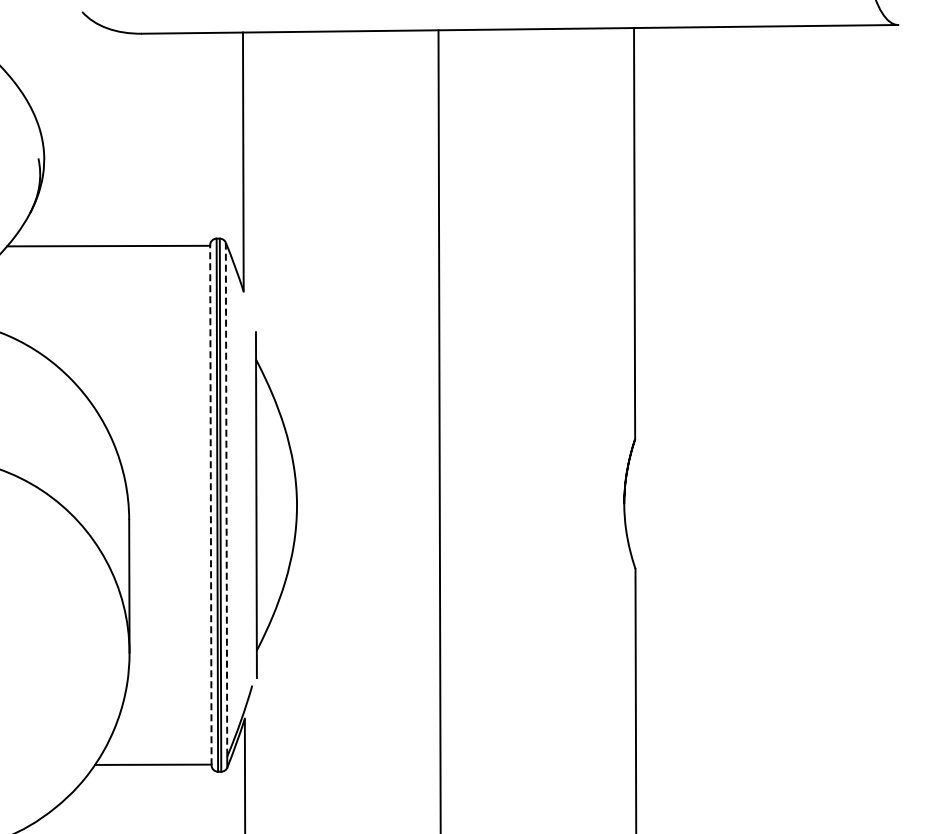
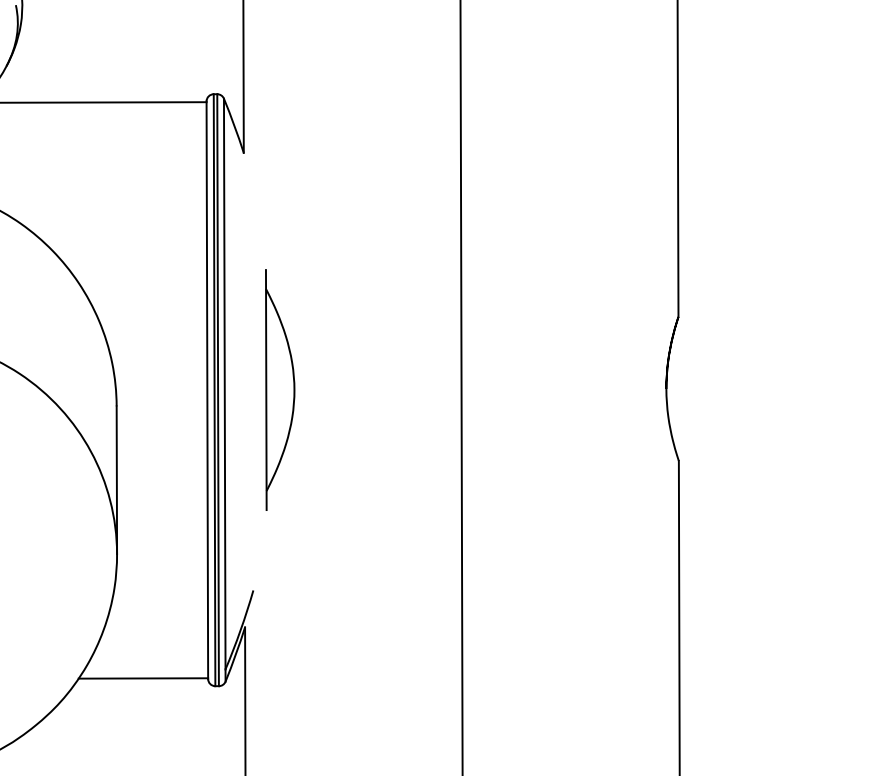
line: (226, 499) -> (224, 383), dashed -> solid
line: (210, 504) -> (206, 389), dashed -> solid
part: (276, 504) -> (280, 389), size x0.62

